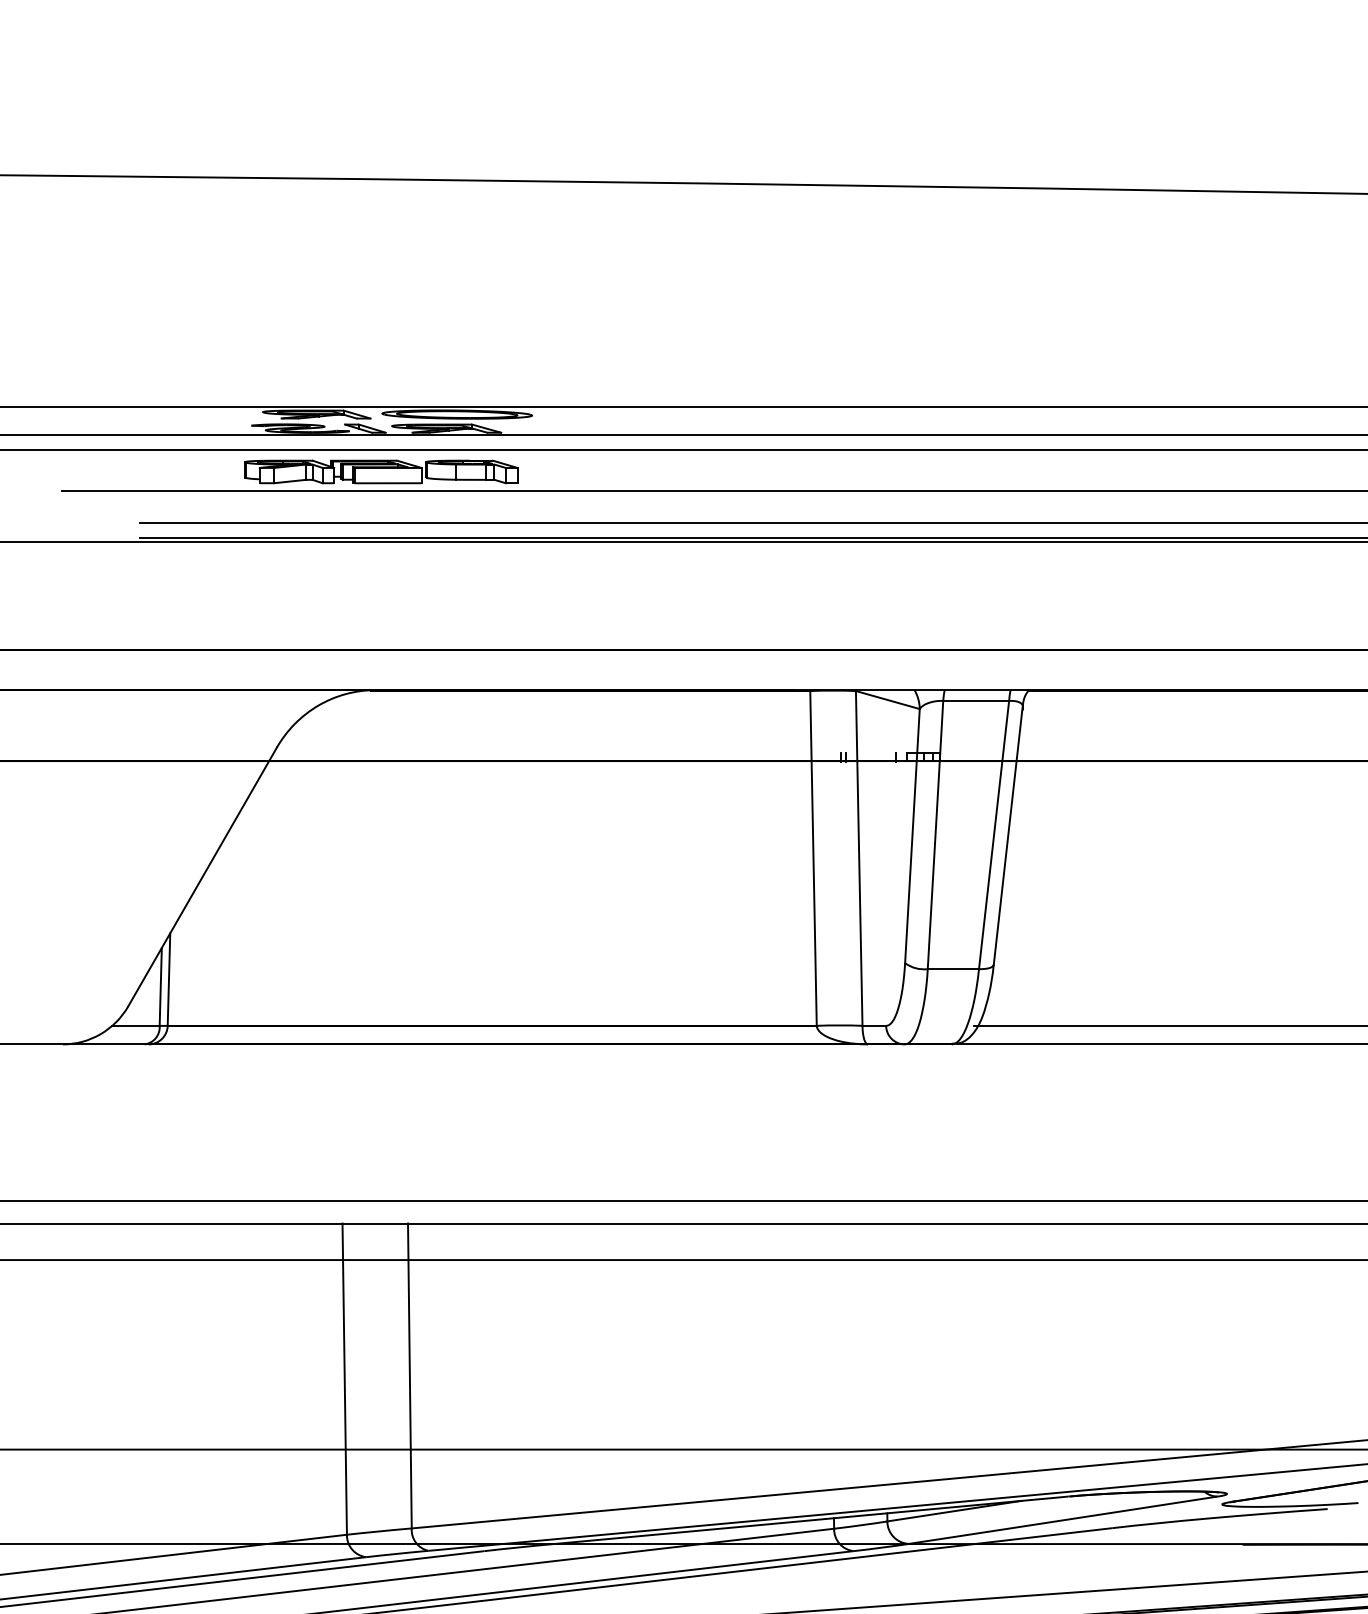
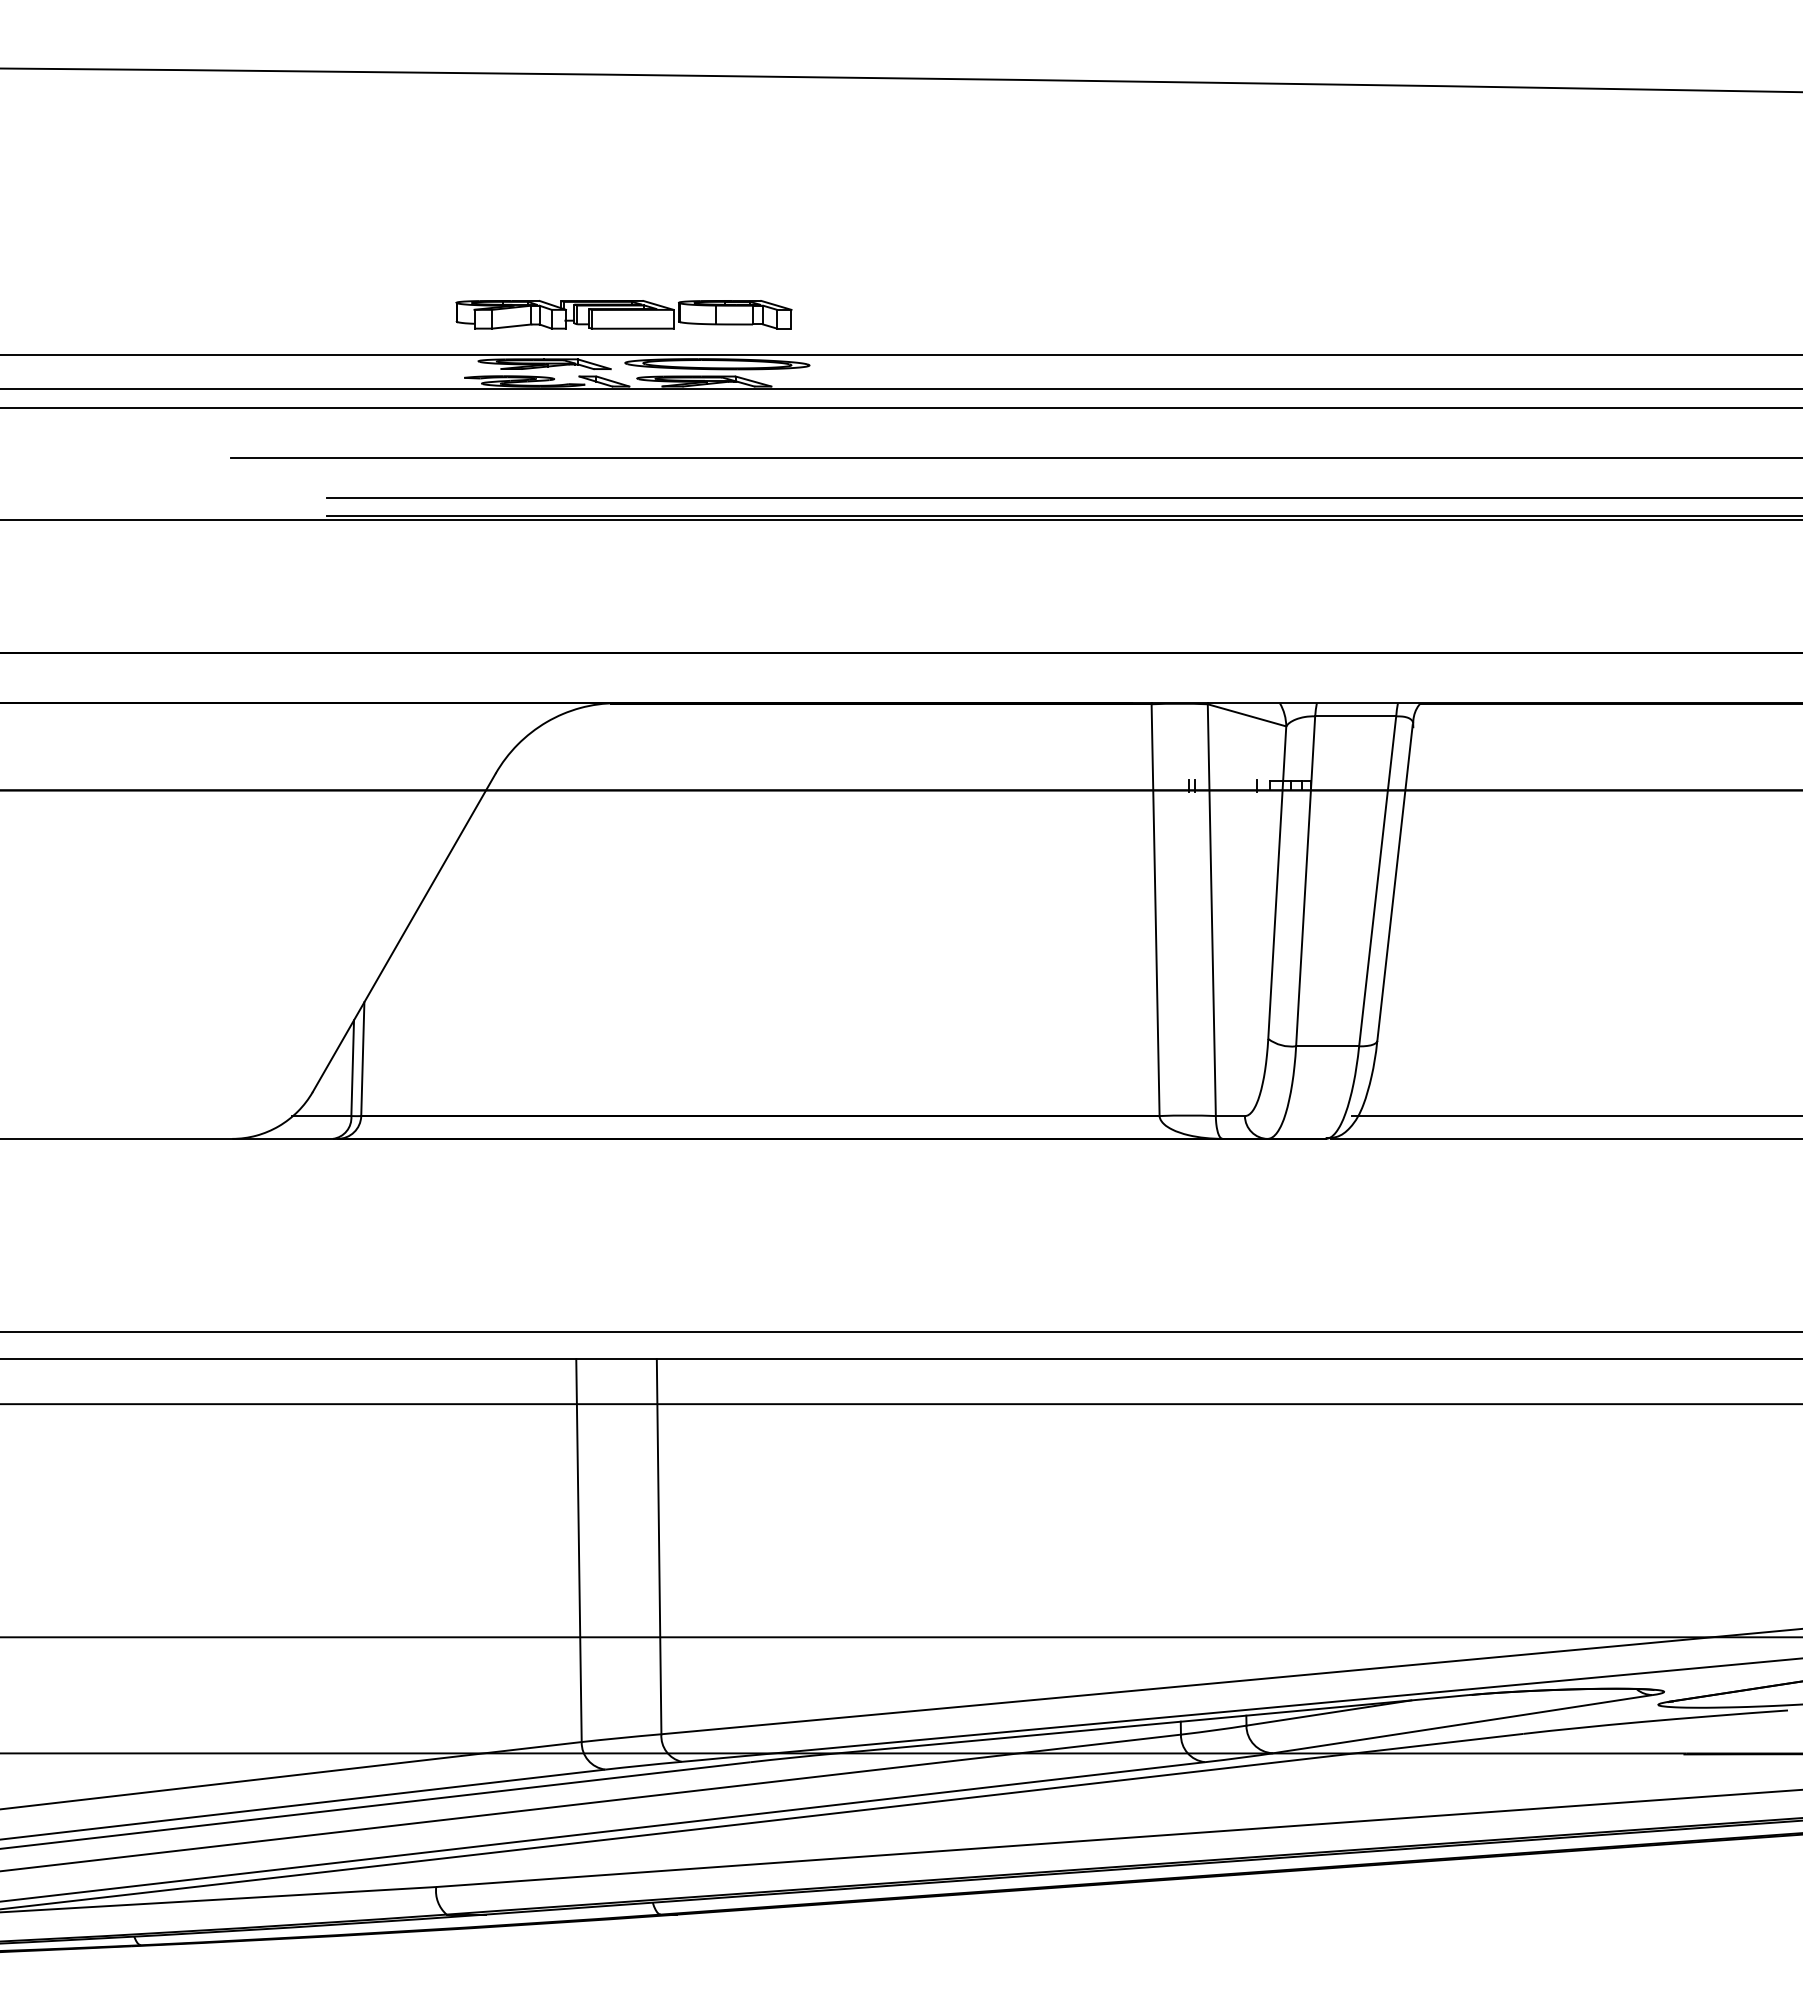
part: (380, 471) -> (623, 314), moved

